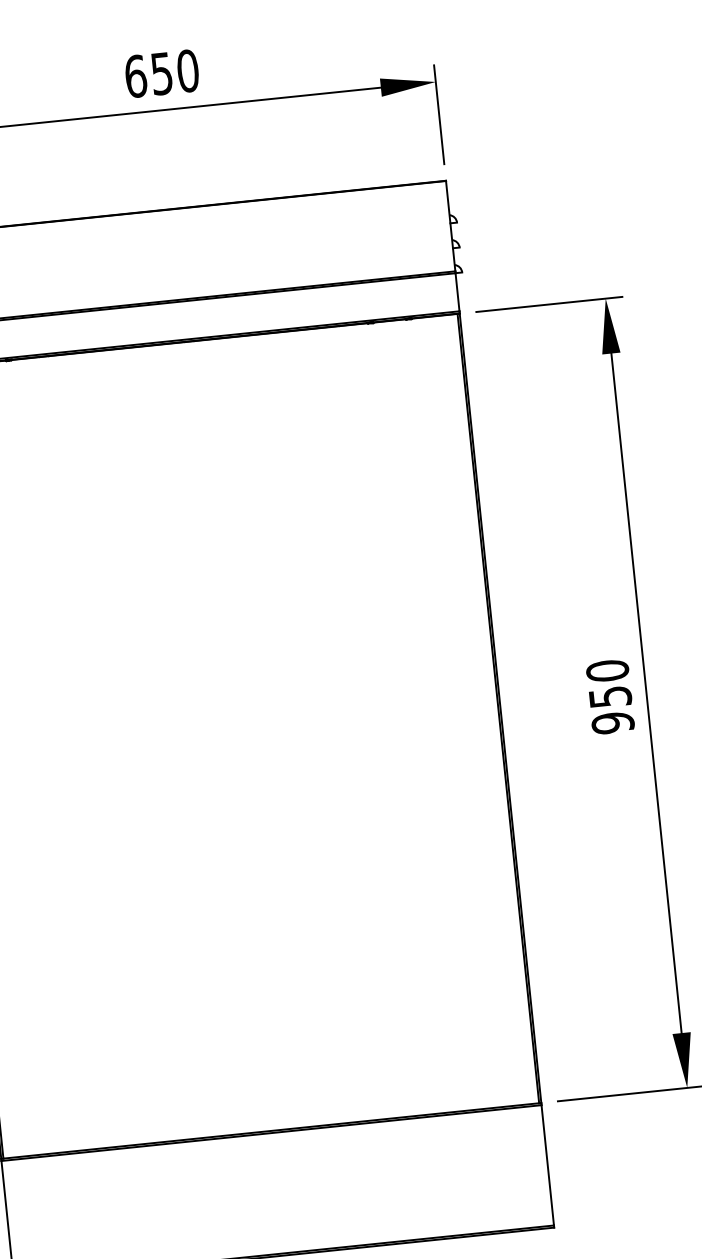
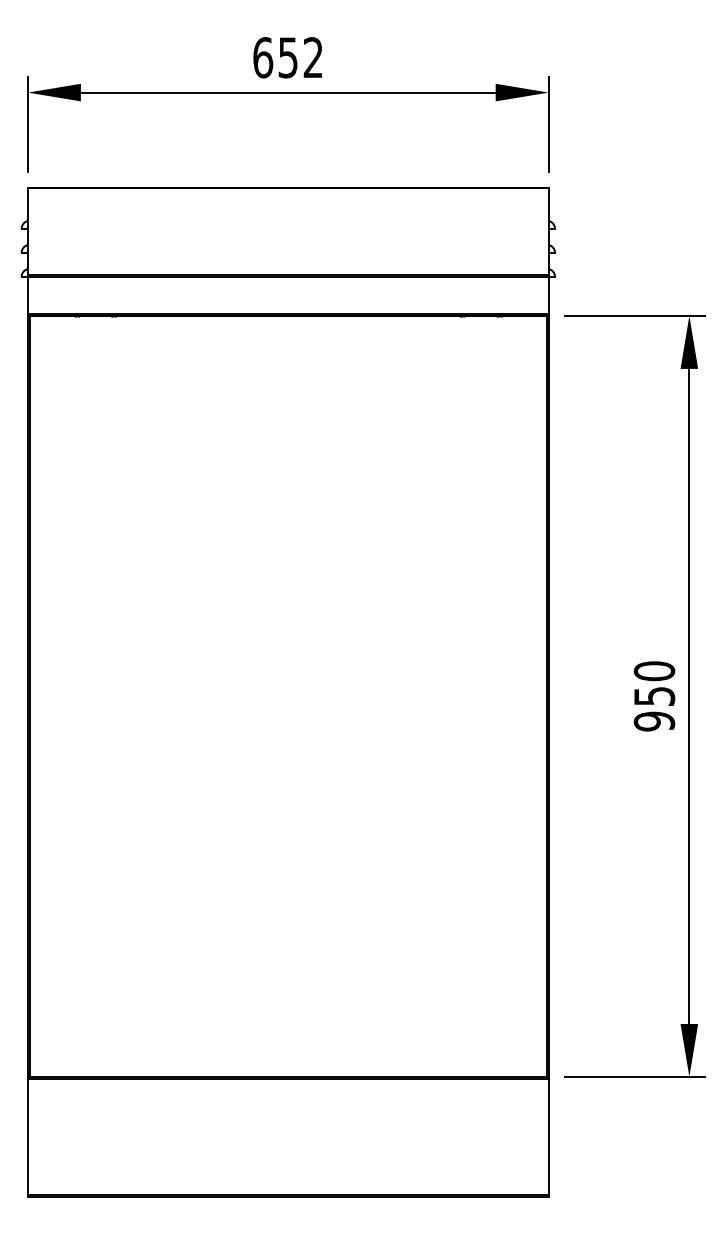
text: (188, 70) -> (313, 57), 650 -> 652

